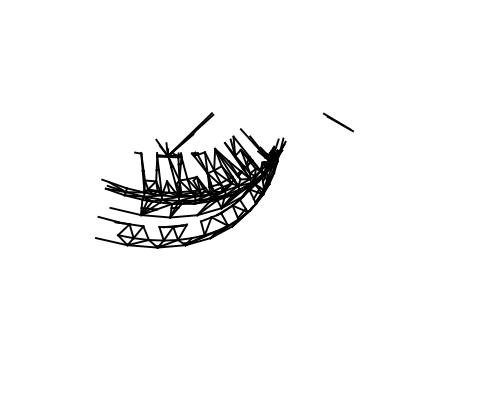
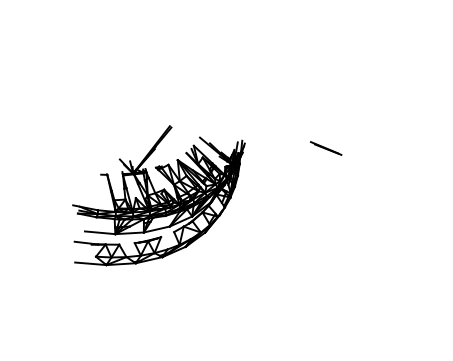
line: (338, 122) -> (326, 148), moved

